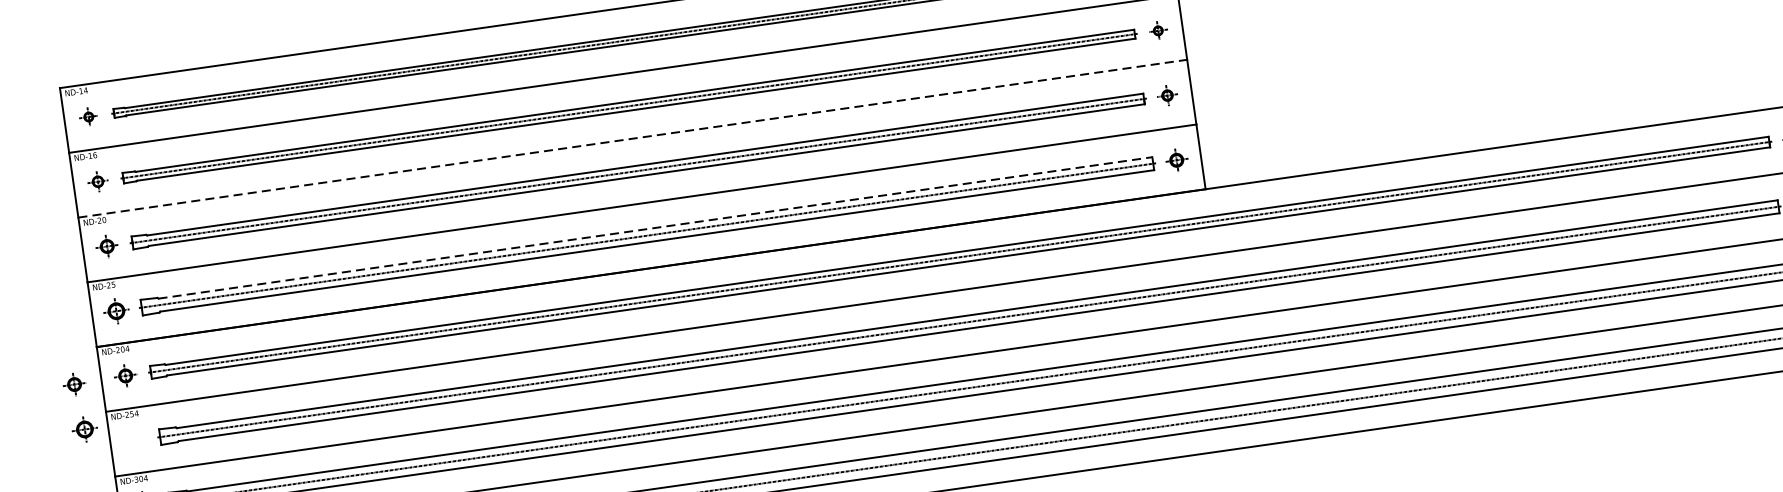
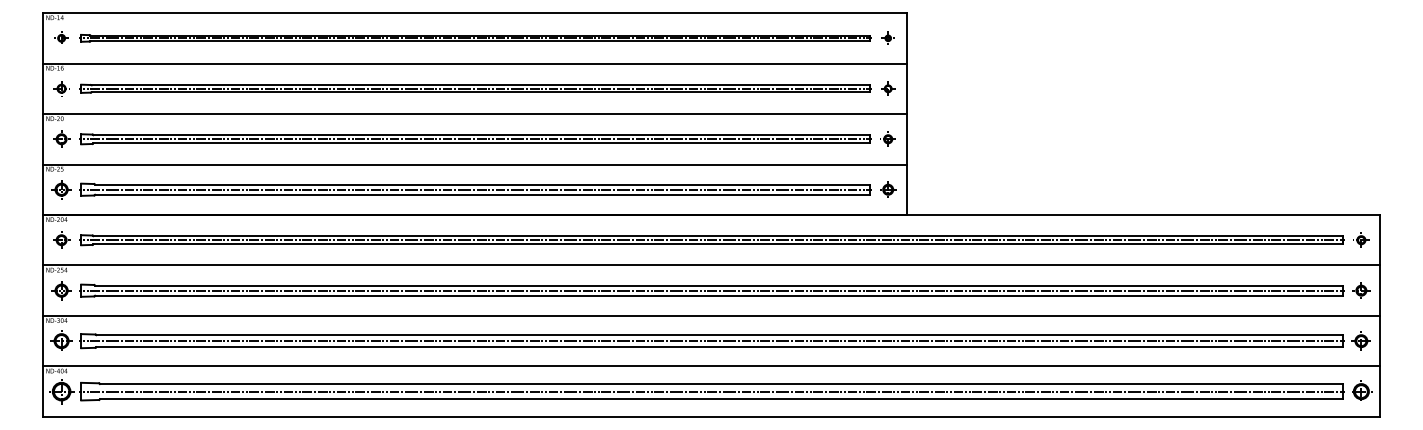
line: (633, 139) -> (475, 114), dashed -> solid
line: (656, 227) -> (483, 184), dashed -> solid
part: (74, 383) -> (21, 240), removed
part: (84, 429) -> (61, 290), moved

